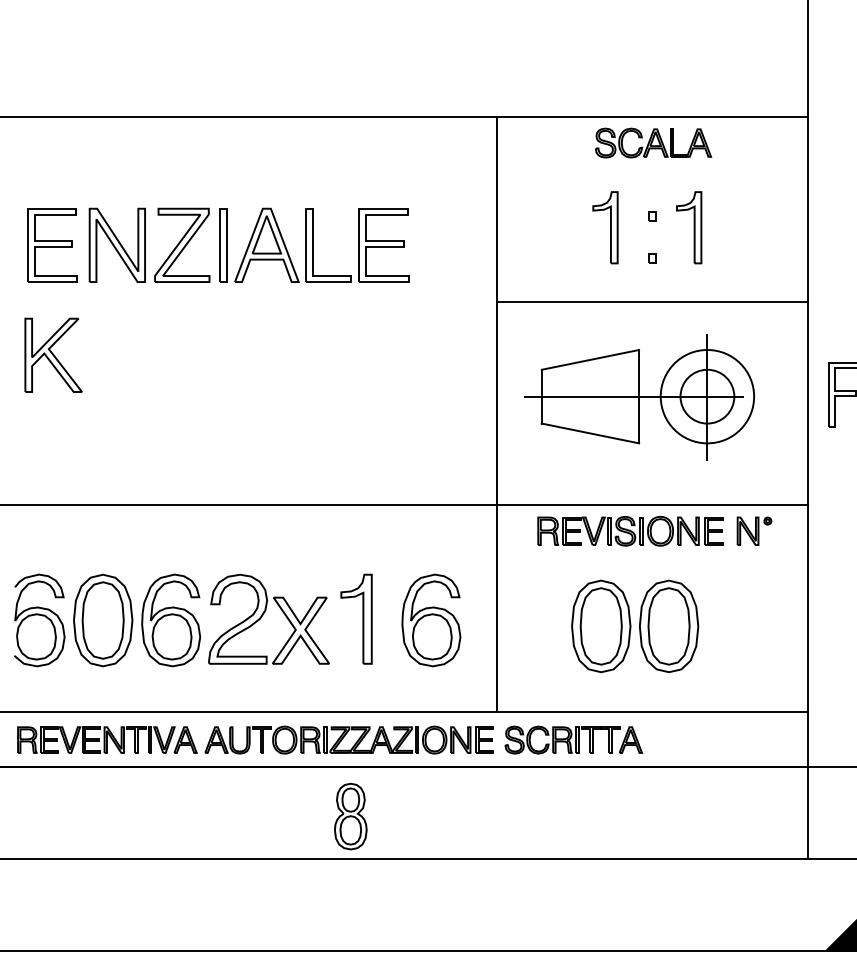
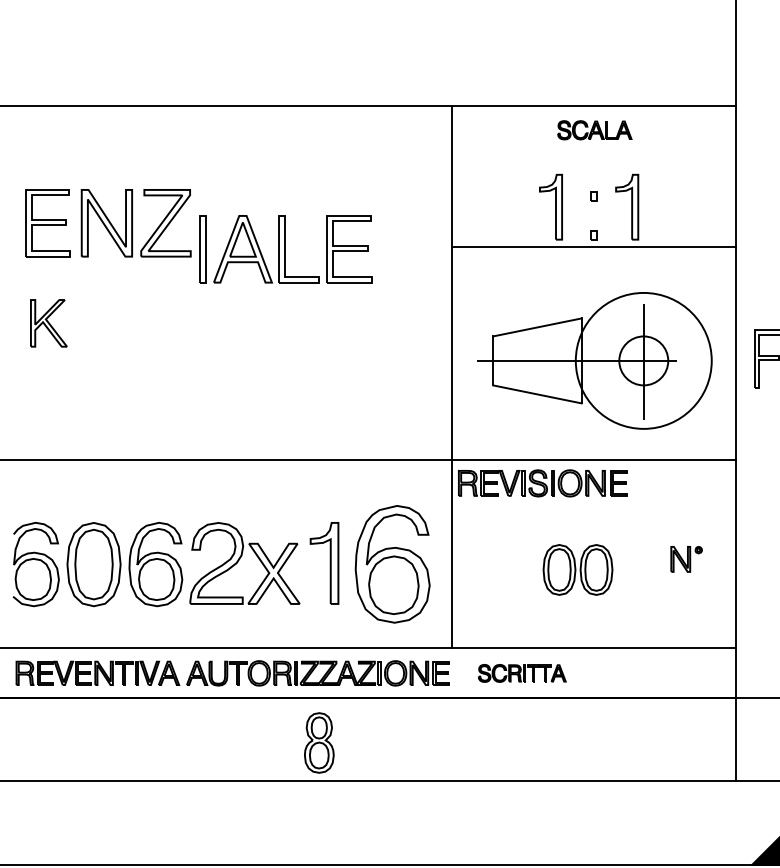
part: (653, 143) -> (594, 130), size x0.7
part: (313, 245) -> (285, 249), moved
line: (652, 301) -> (593, 246), moved
part: (53, 355) -> (48, 323), size x0.7
circle: (707, 396) -> (643, 360), size x1.6
part: (630, 531) -> (542, 483), moved
part: (754, 531) -> (686, 559), moved
part: (431, 620) -> (392, 564), size x1.4
part: (634, 625) -> (577, 569), size x0.6
part: (574, 740) -> (522, 673), size x0.7

